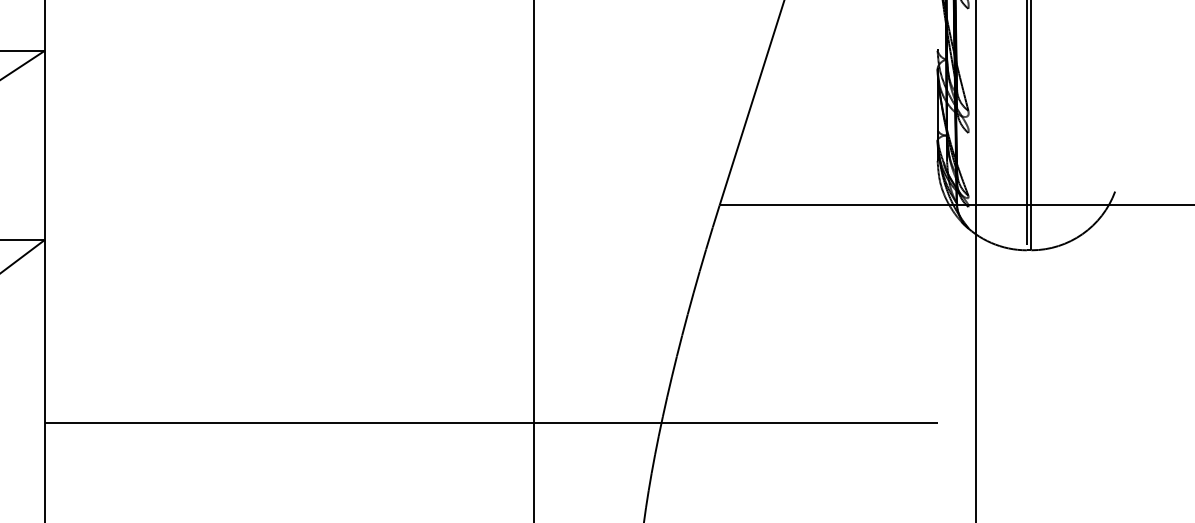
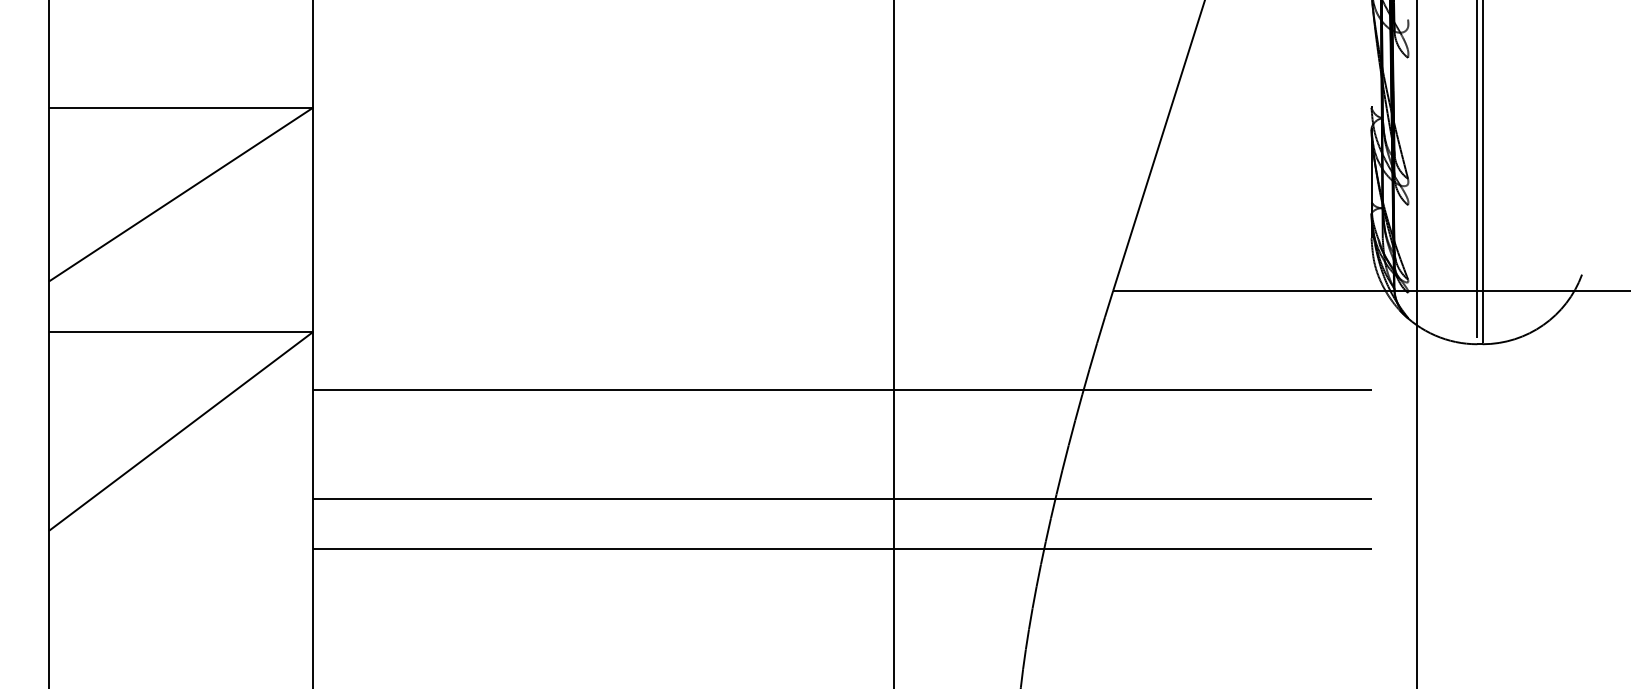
line: (491, 288) -> (842, 389), added
line: (491, 380) -> (842, 498), added

